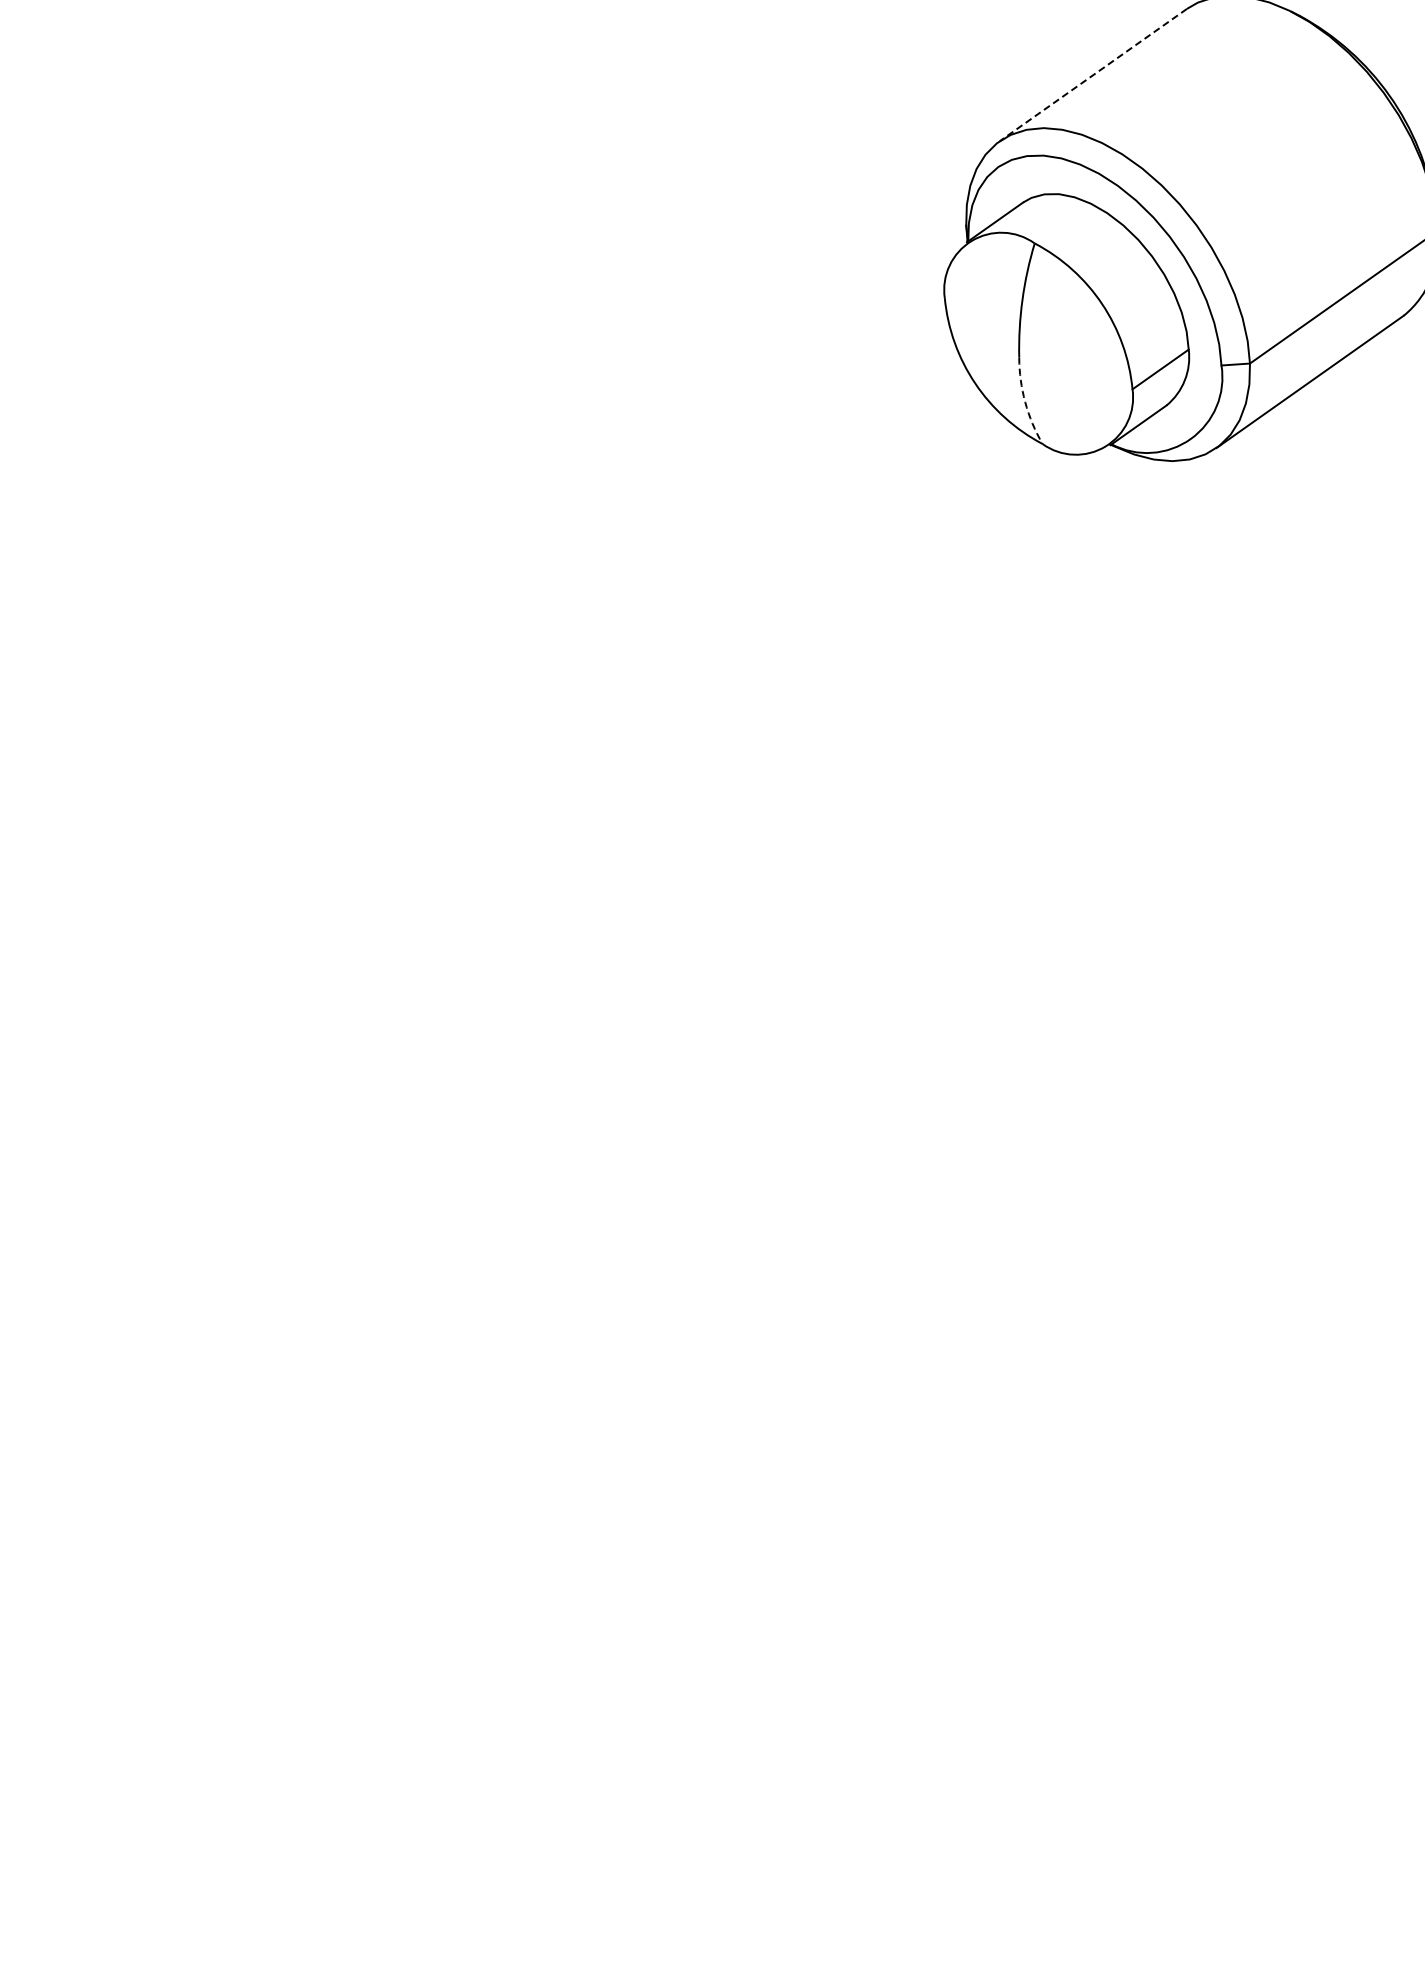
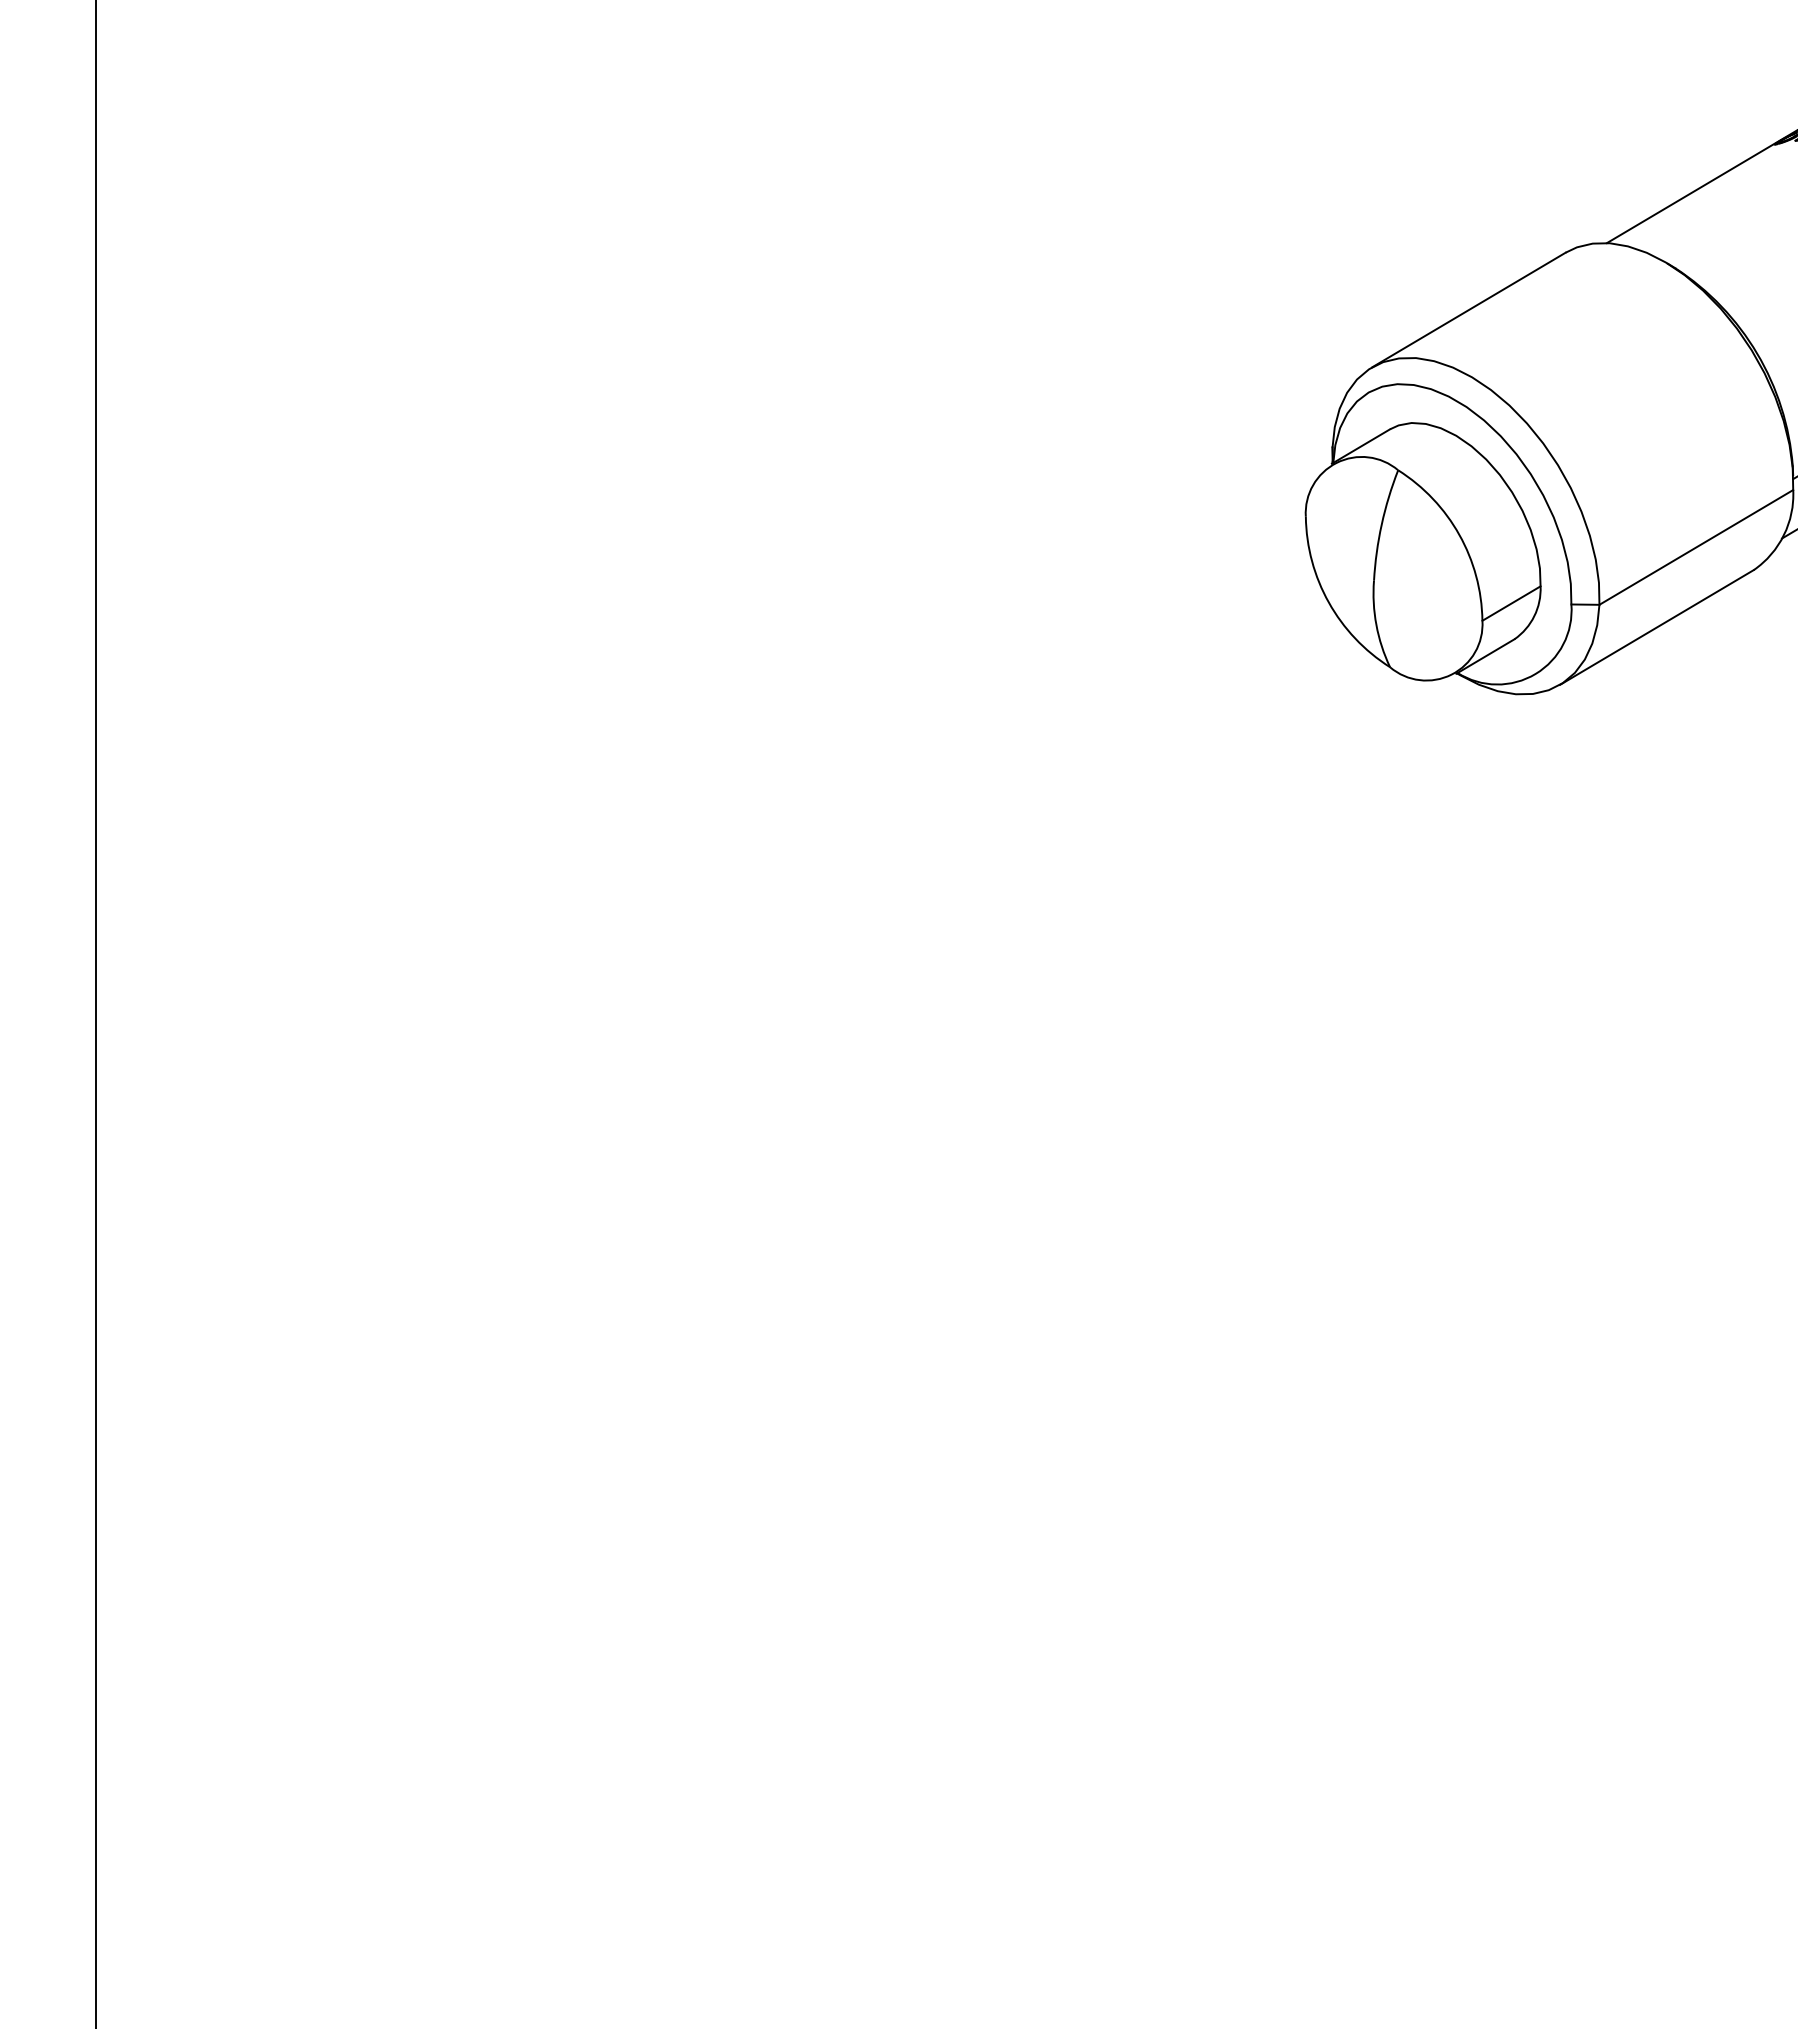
line: (1093, 75) -> (1468, 310), dashed -> solid
arc: (1025, 402) -> (1376, 625), dashed -> solid

